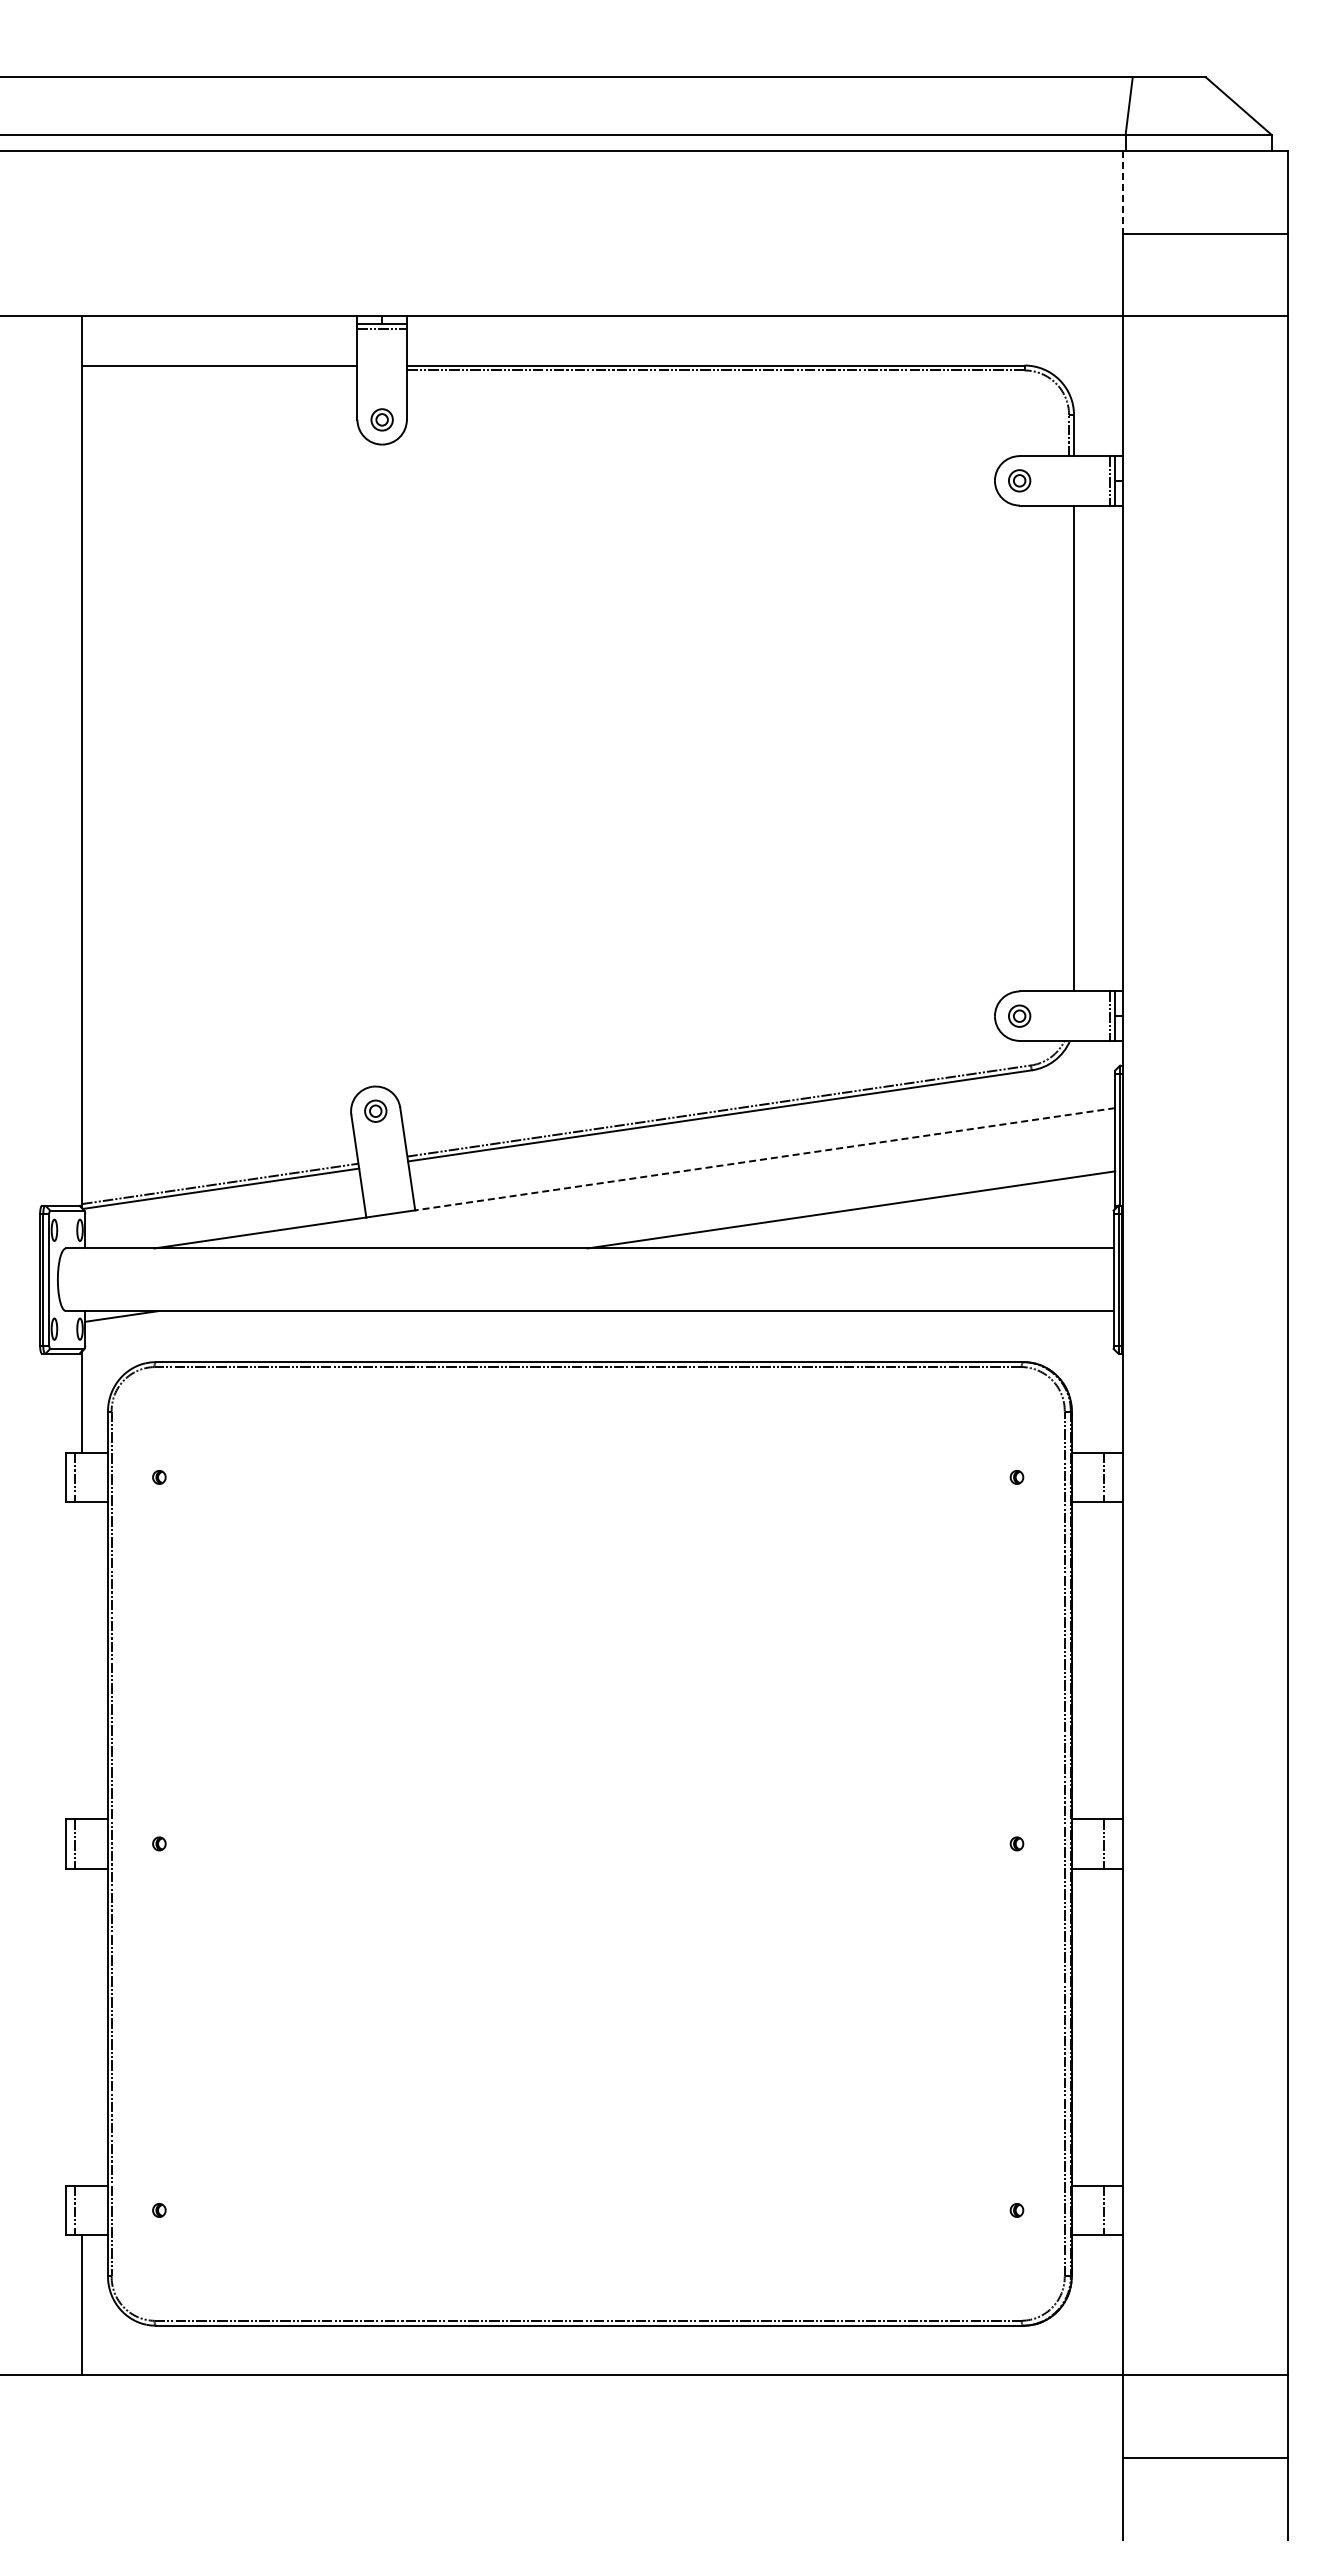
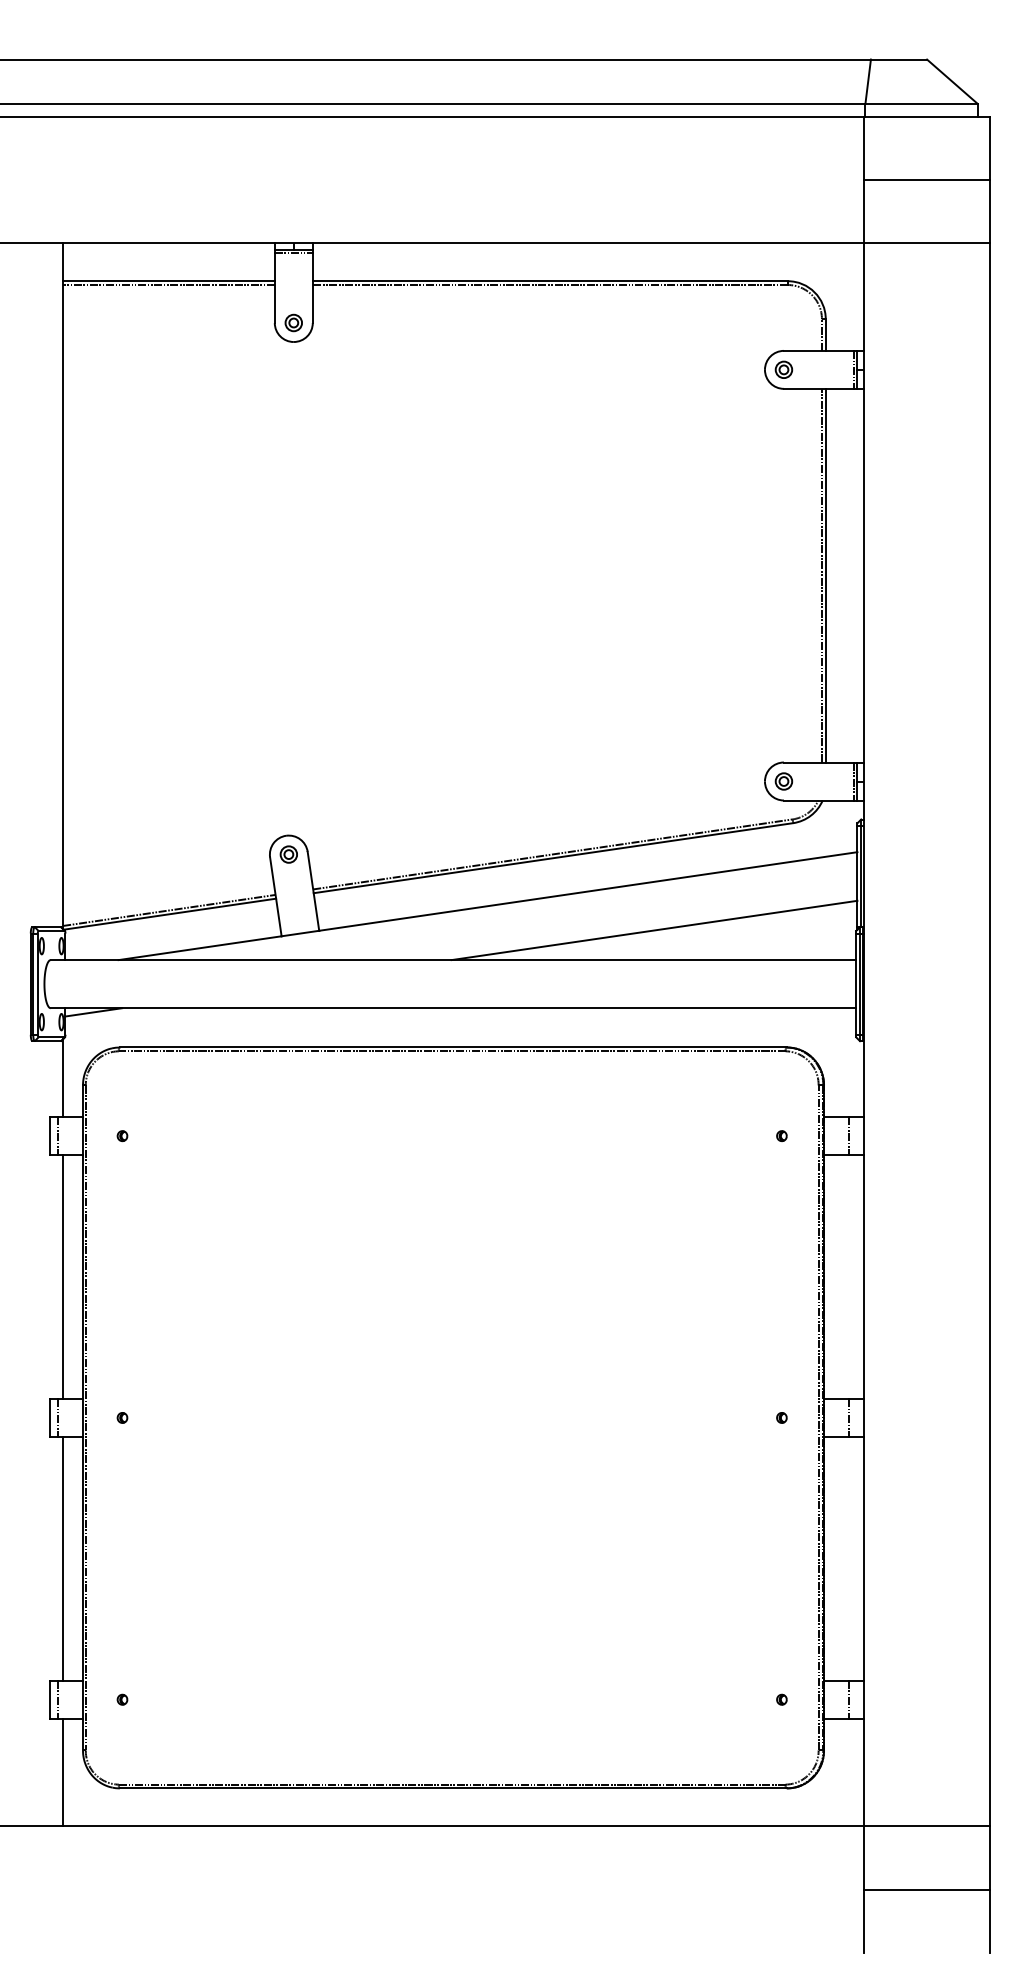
line: (1123, 193) -> (863, 148), dashed -> solid
line: (219, 370) -> (168, 285), added
line: (1069, 748) -> (822, 575), added
line: (765, 1159) -> (588, 891), dashed -> solid
line: (82, 1660) -> (63, 1276), added
line: (82, 2026) -> (63, 1558), added

